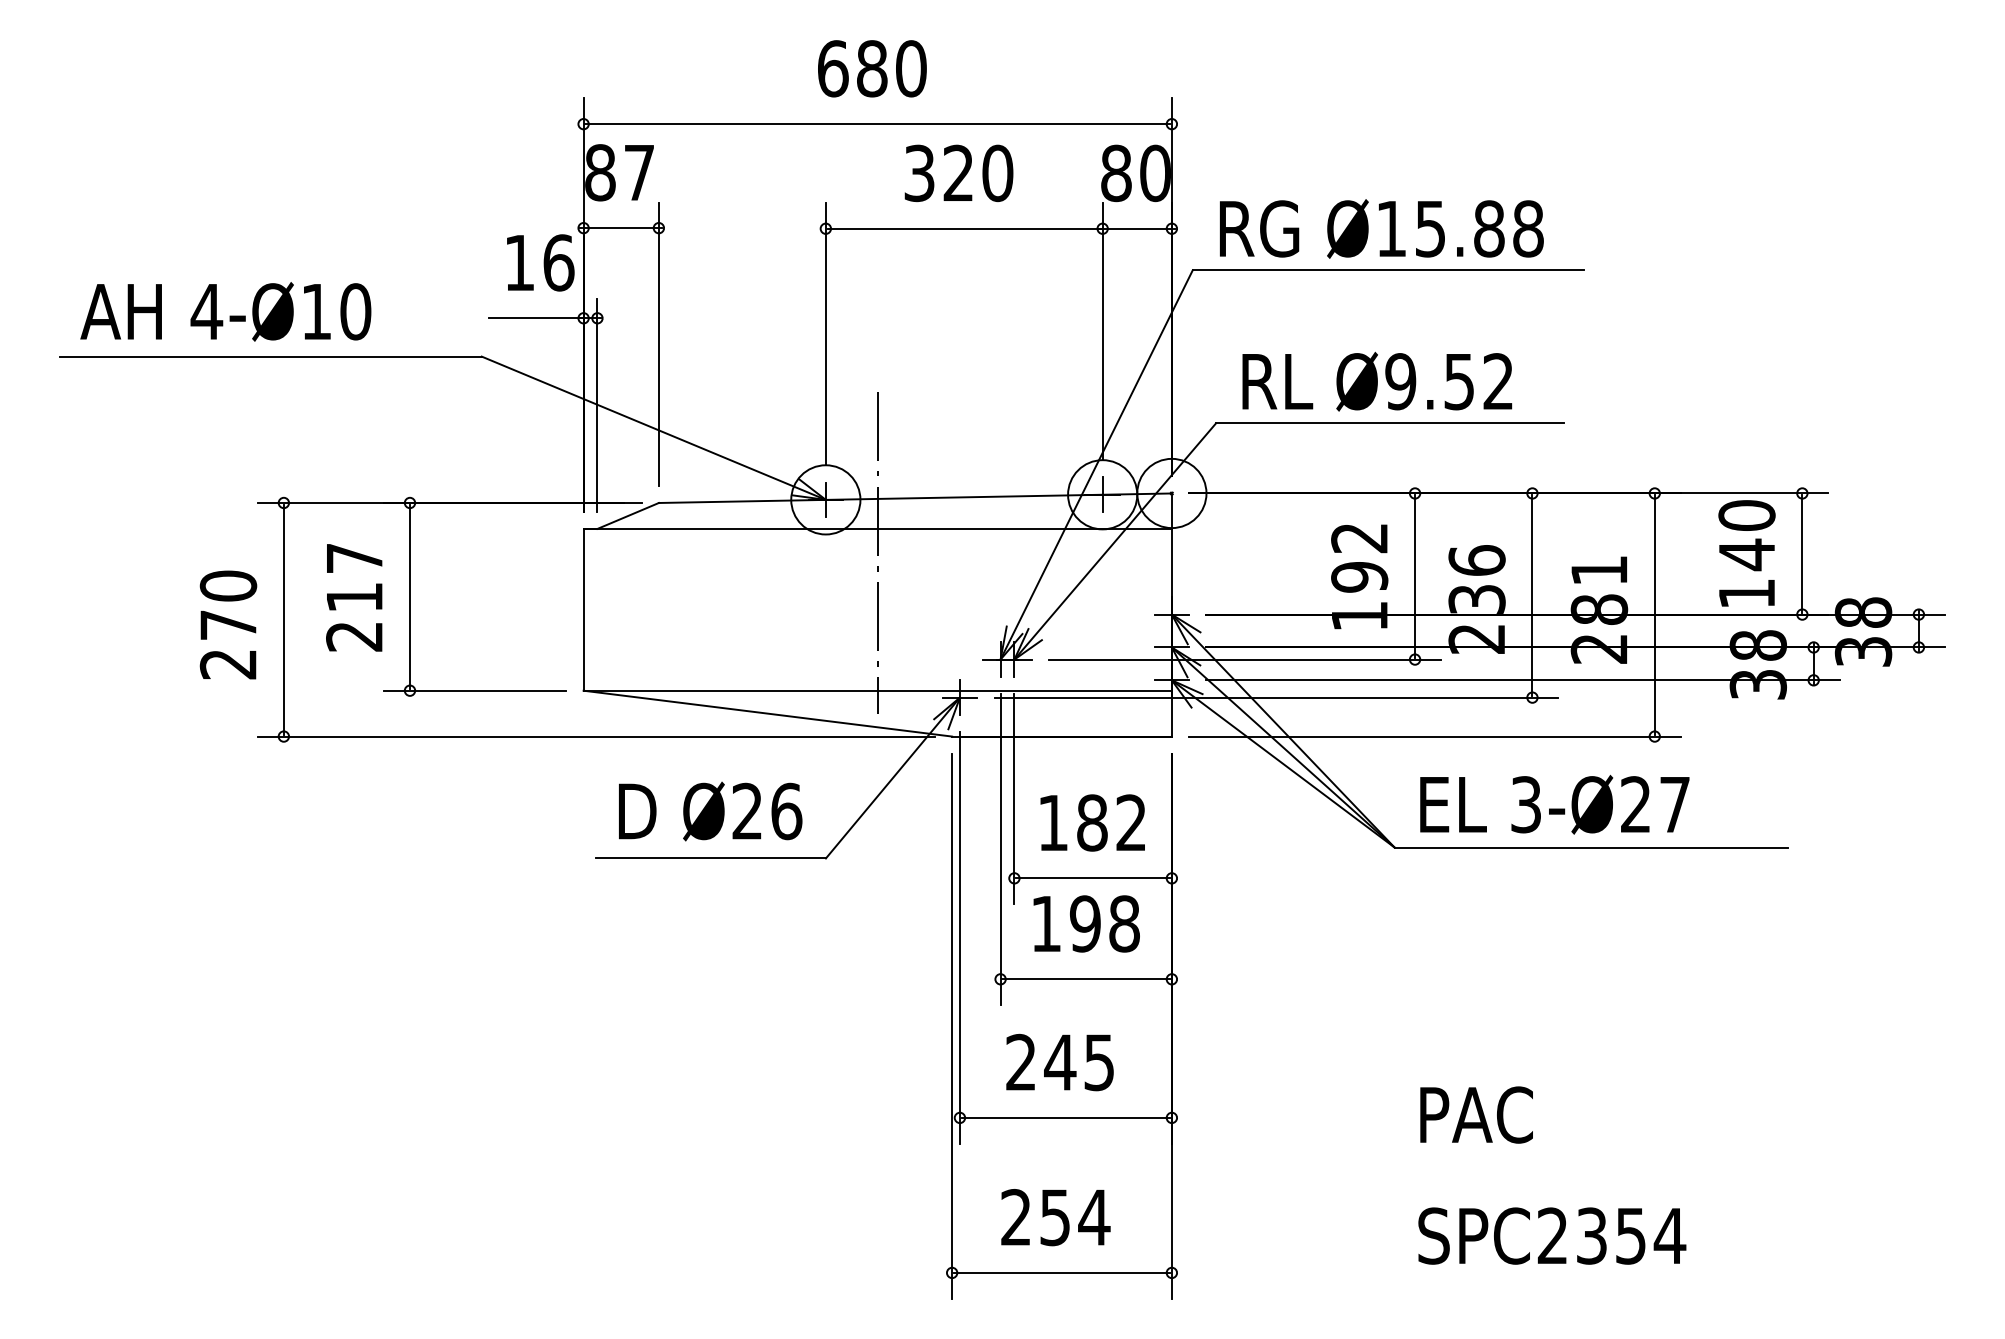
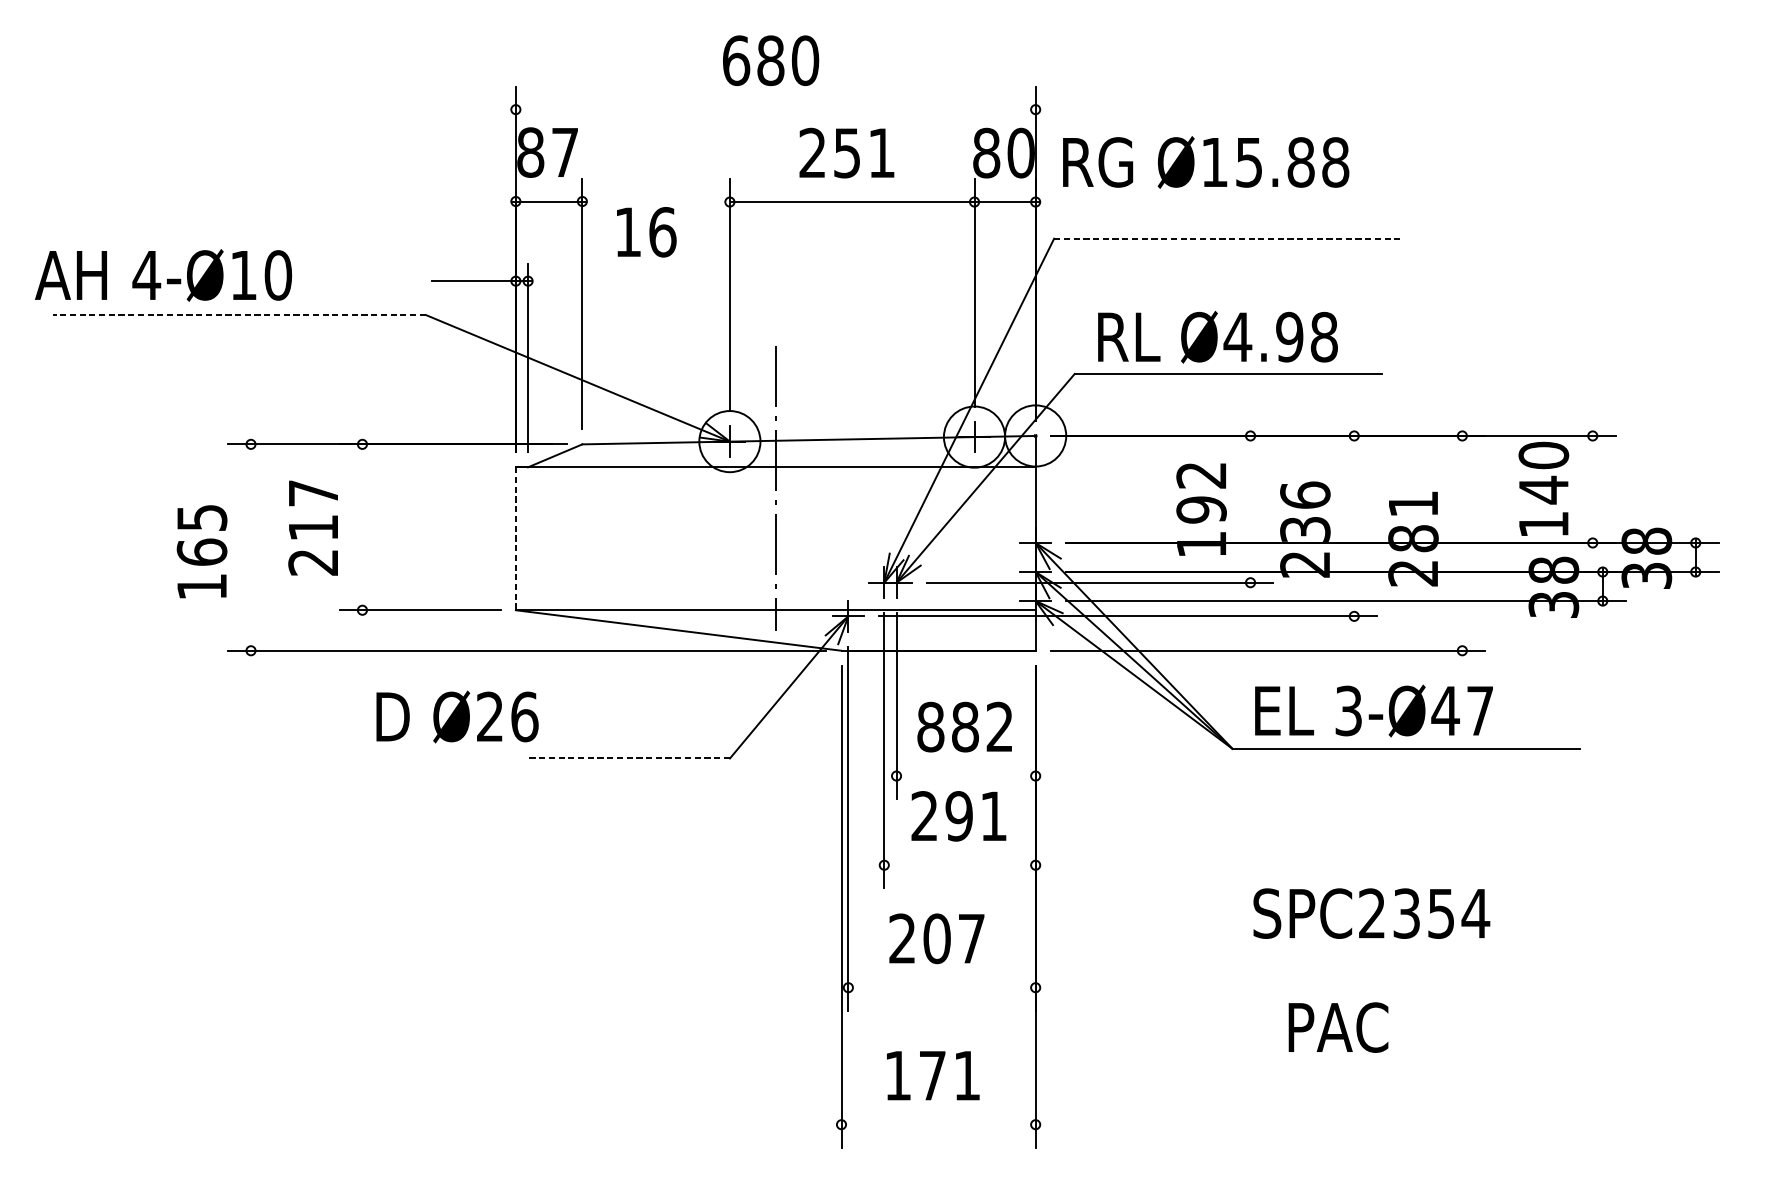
line: (877, 124) -> (775, 109), removed
text: (958, 173) -> (847, 153), 320 -> 251
text: (1381, 228) -> (1205, 162), moved
text: (540, 262) -> (646, 231), moved
line: (1388, 270) -> (1227, 238), solid -> dashed
text: (225, 311) -> (163, 275), moved
line: (270, 356) -> (239, 314), solid -> dashed
text: (1448, 381) -> (1280, 337), Ø9.52 -> Ø4.98
line: (1802, 553) -> (1592, 489), removed
line: (1415, 576) -> (1250, 509), removed
line: (1532, 595) -> (1354, 526), removed
line: (409, 596) -> (362, 526), removed
line: (583, 609) -> (515, 538), solid -> dashed
line: (1654, 614) -> (1462, 542), removed
line: (283, 619) -> (250, 547), removed
text: (228, 624) -> (202, 551), 270 -> 165
text: (1635, 804) -> (1445, 710), 3-Ø27 -> 3-Ø47
text: (710, 811) -> (457, 716), moved
text: (1053, 822) -> (931, 726), 182 -> 882
line: (711, 858) -> (628, 758), solid -> dashed
line: (1093, 878) -> (966, 776), removed
text: (1085, 923) -> (959, 815), 198 -> 291
line: (1086, 979) -> (960, 865), removed
text: (1078, 1062) -> (953, 938), 245 -> 207
text: (1476, 1114) -> (1338, 1027), moved
line: (1065, 1117) -> (941, 987), removed
text: (1055, 1217) -> (932, 1075), 254 -> 171
text: (1552, 1235) -> (1371, 913), moved
line: (1061, 1272) -> (938, 1124), removed

